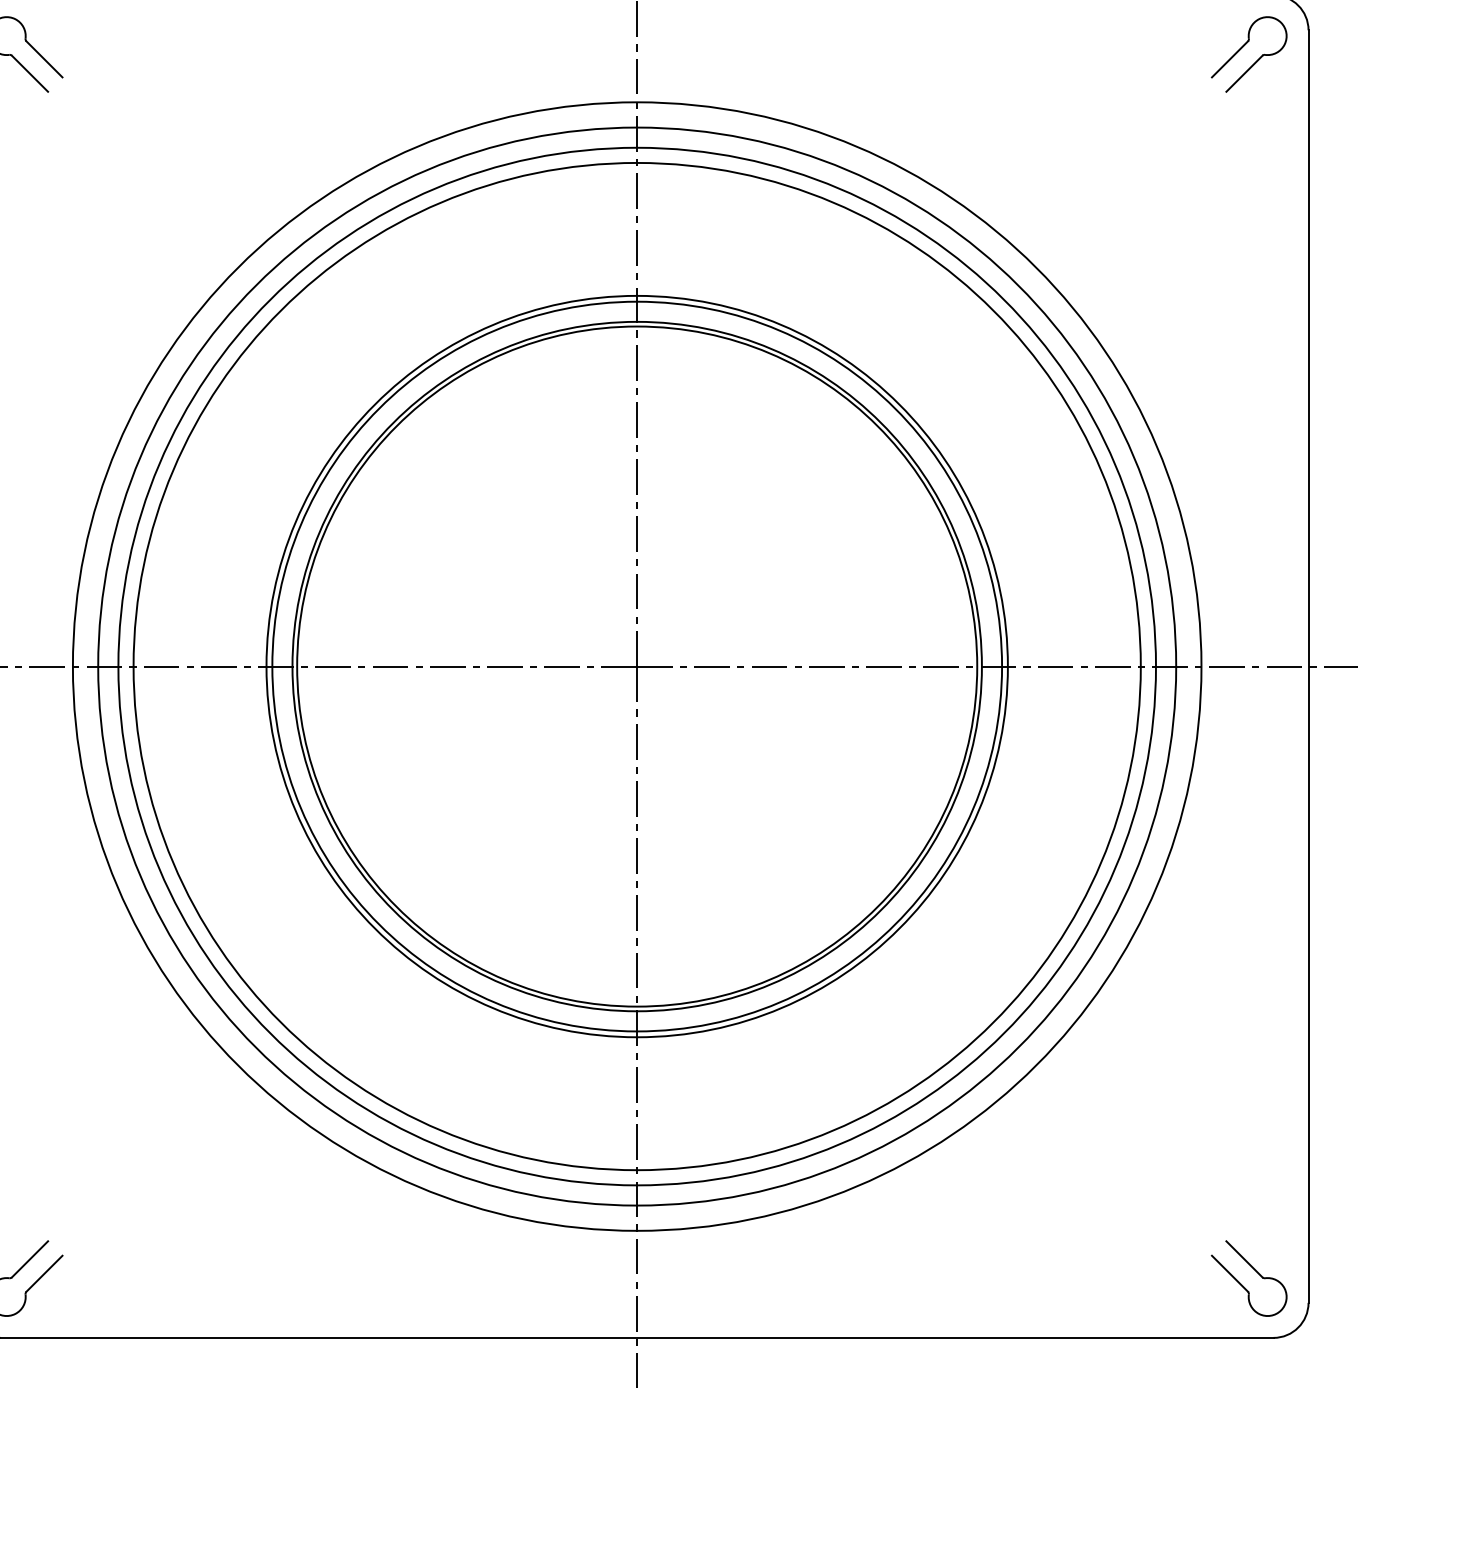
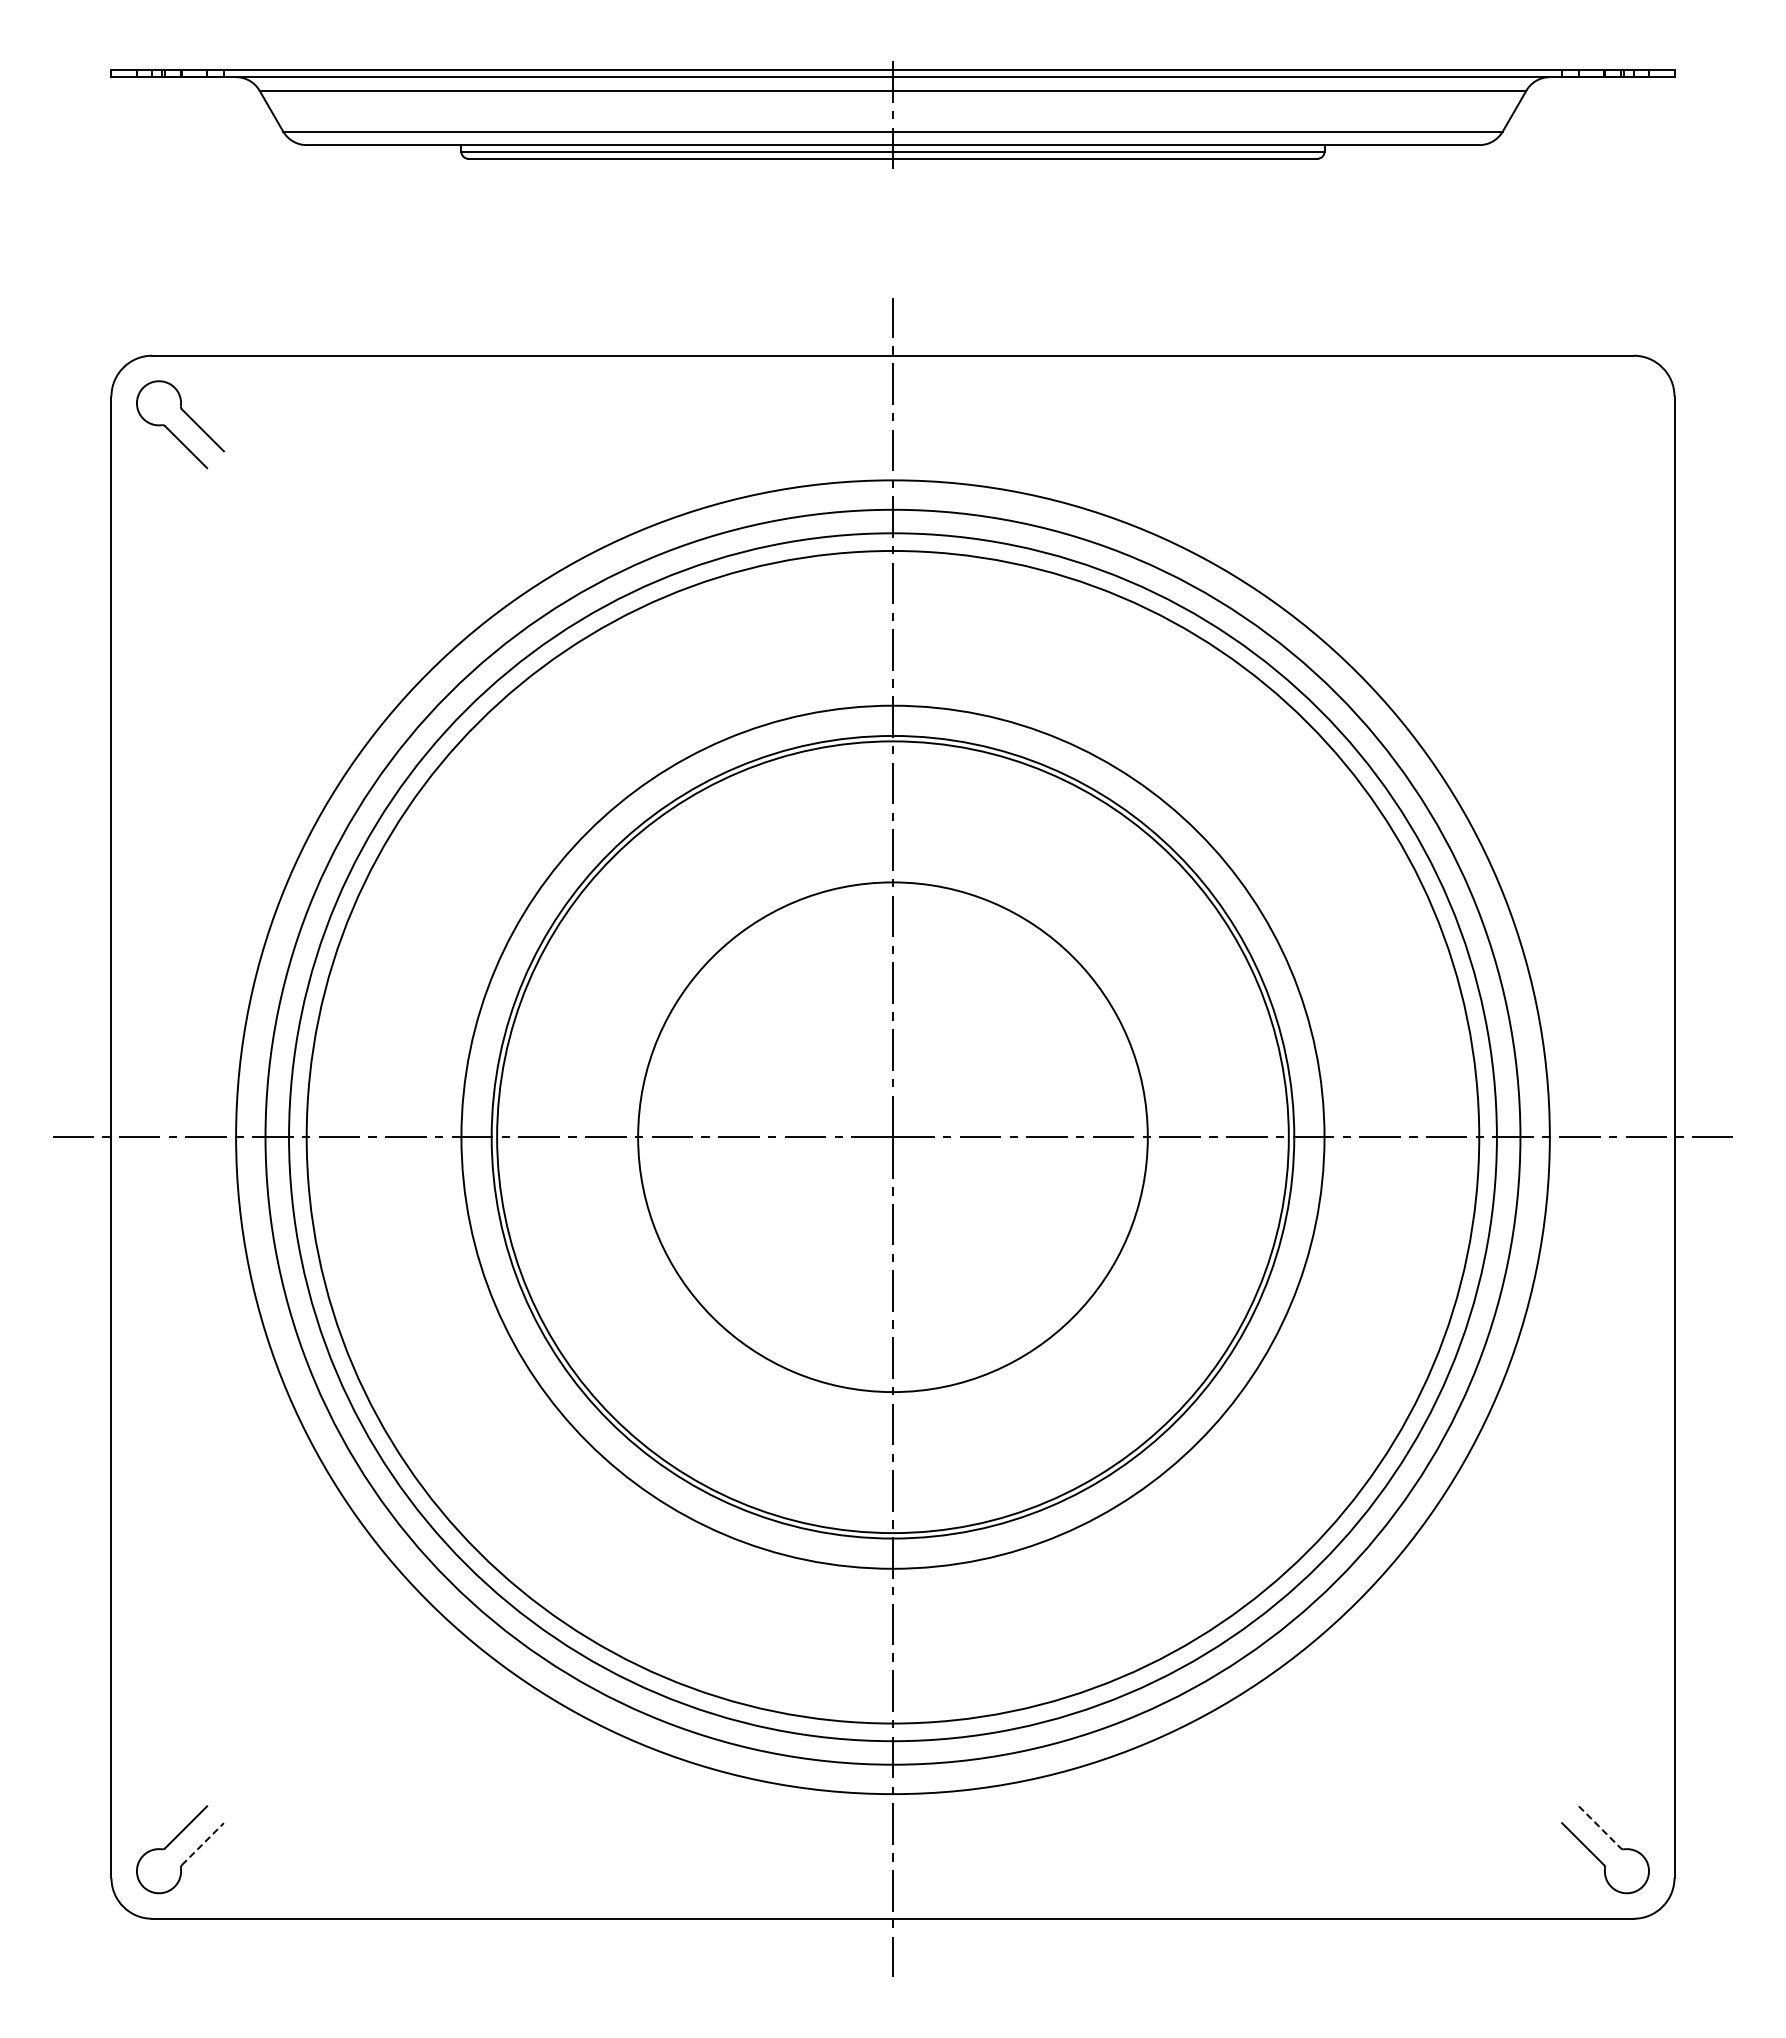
part: (1243, 47) -> (1598, 416), removed
circle: (636, 666) -> (892, 1137), size x0.6
line: (1244, 1259) -> (1599, 1827), solid -> dashed
line: (44, 1274) -> (202, 1844), solid -> dashed

